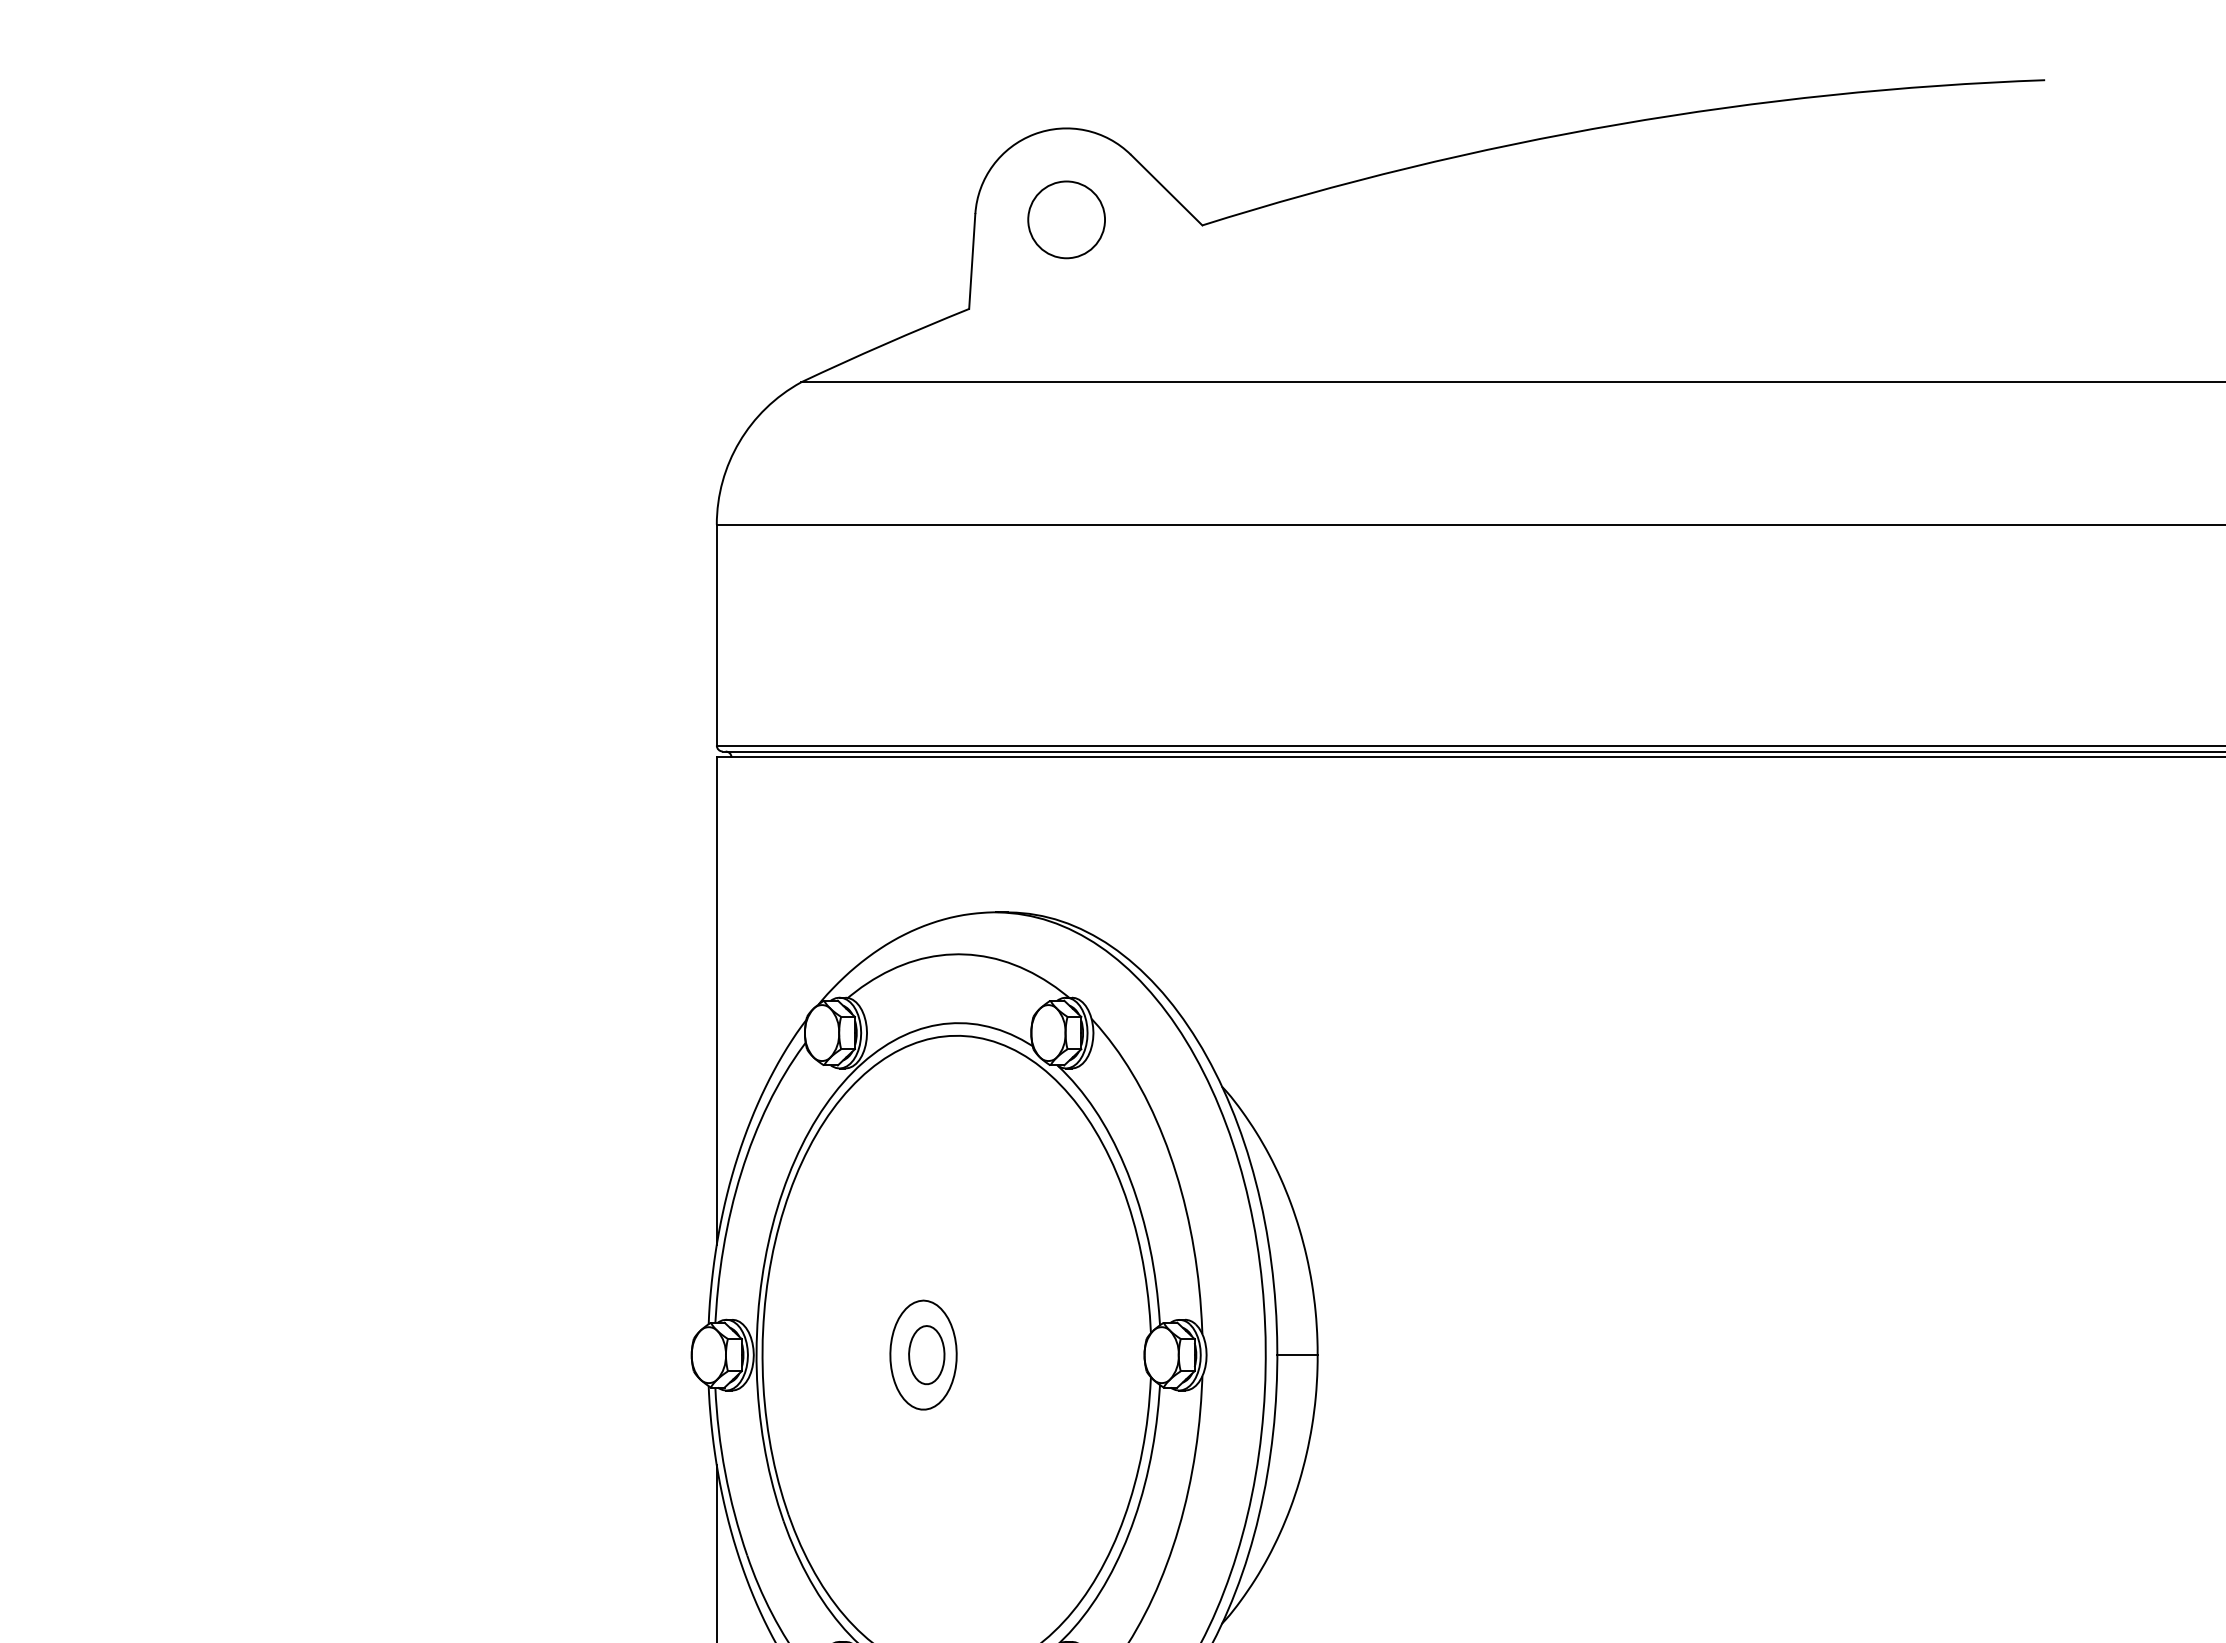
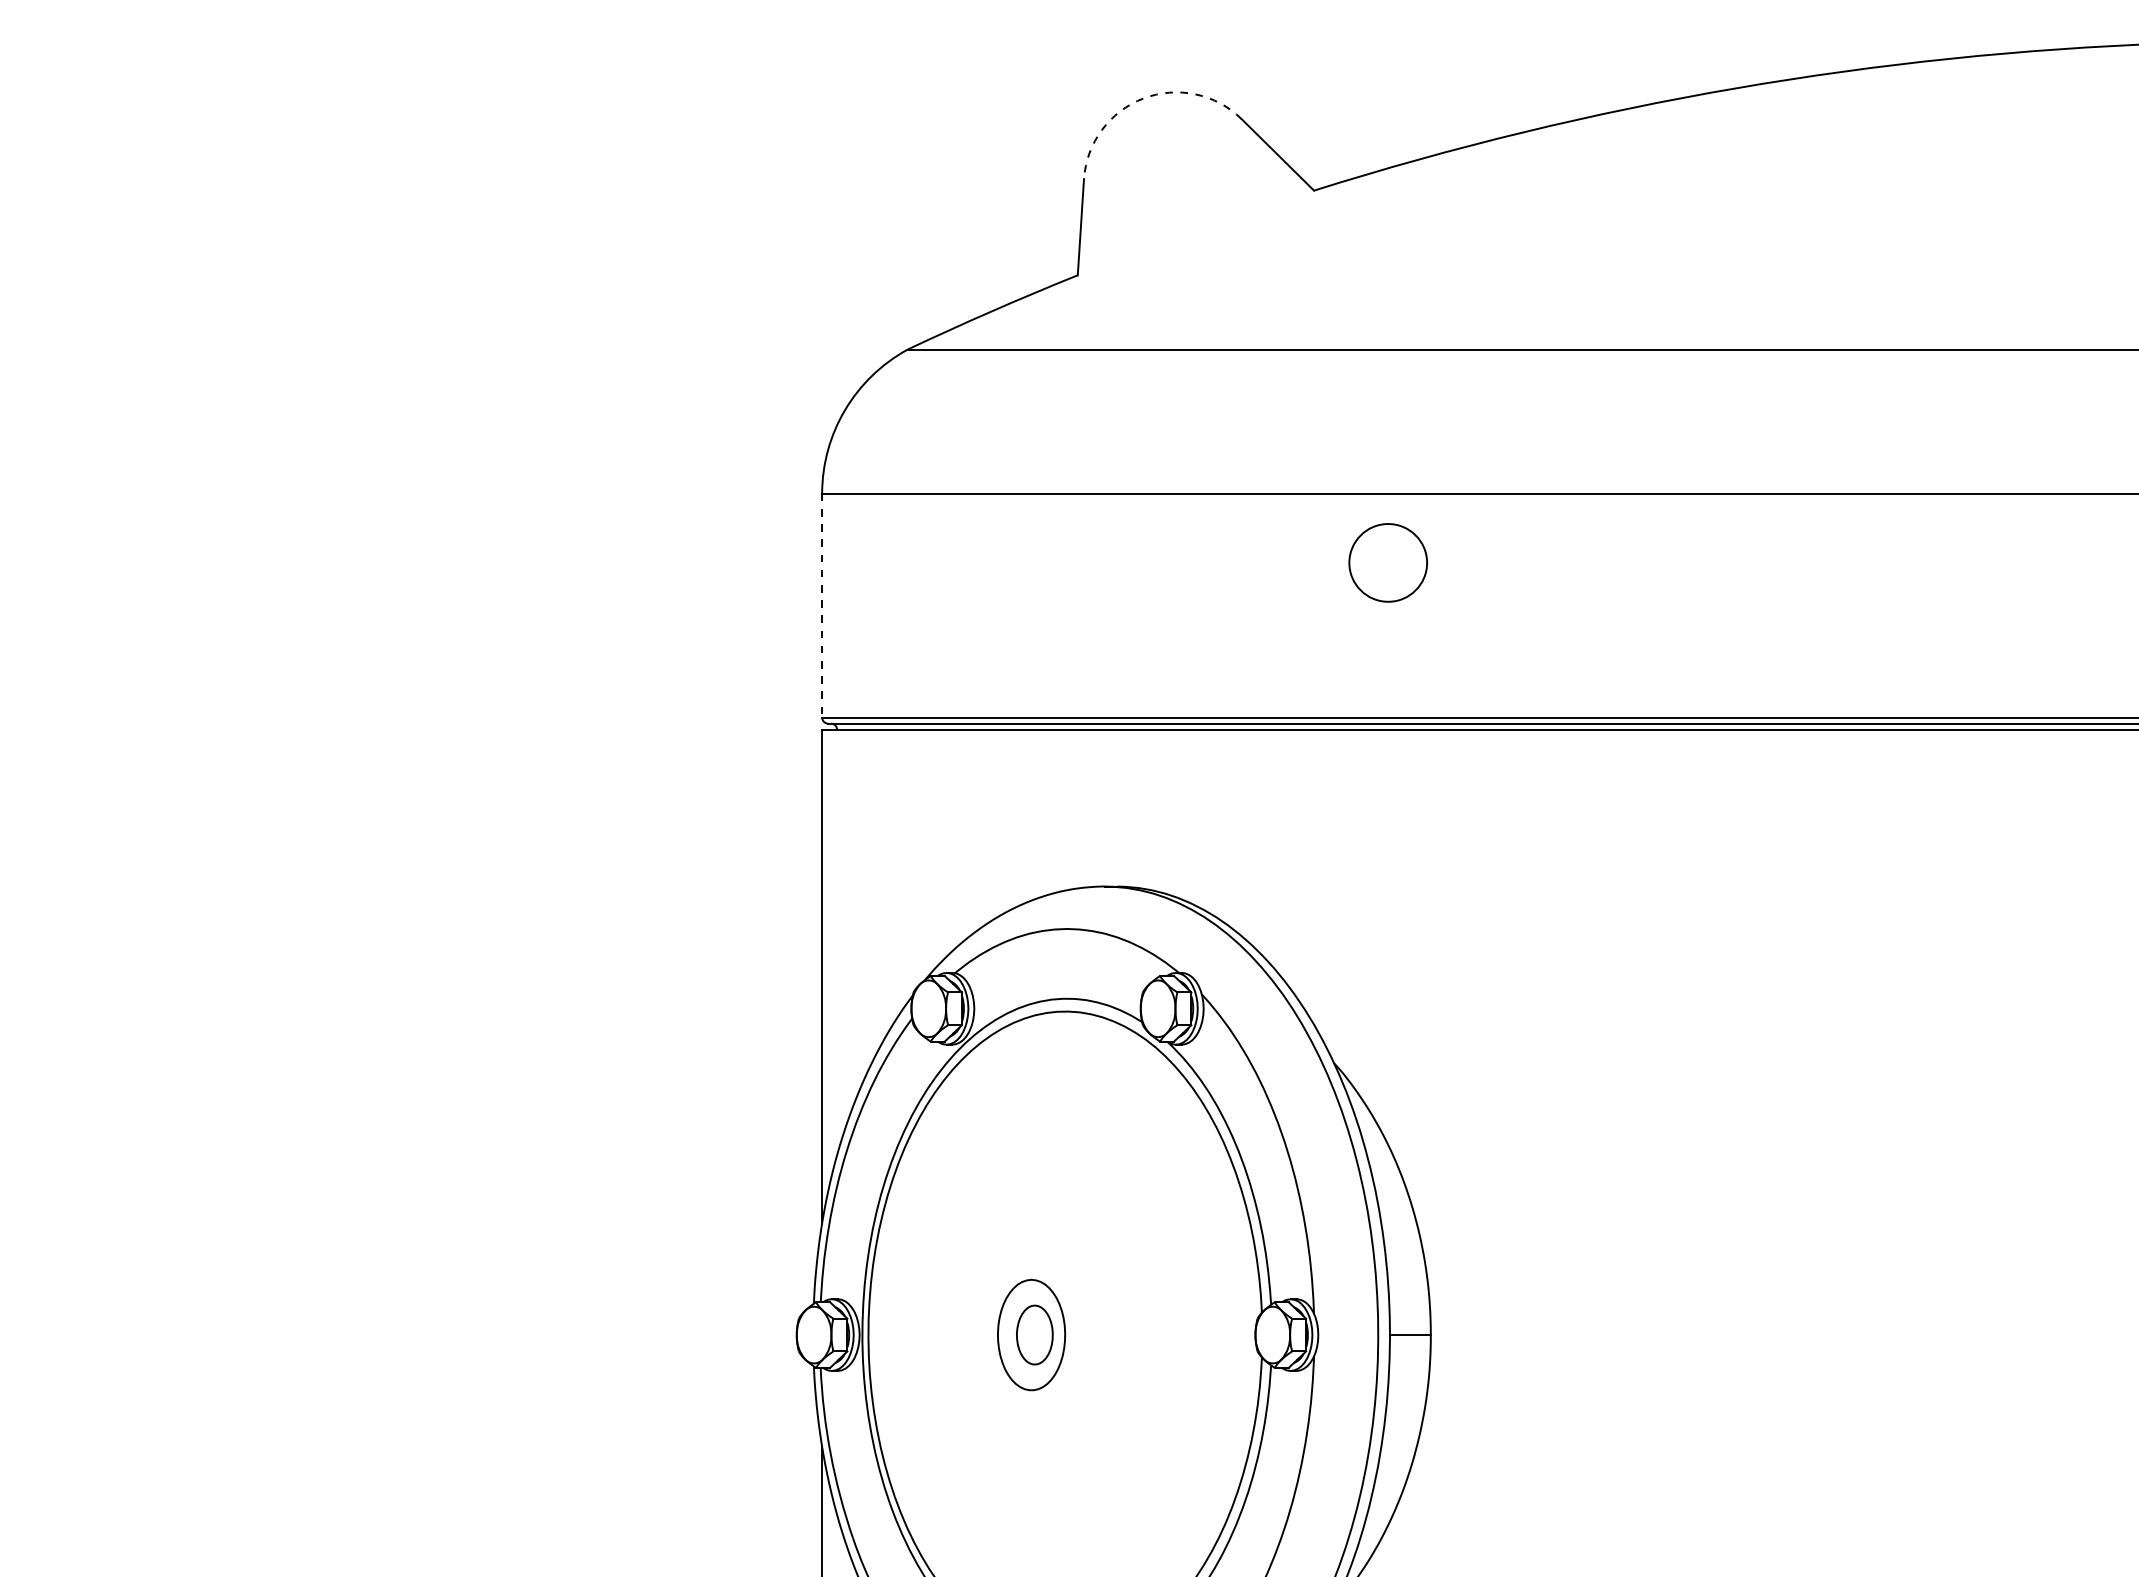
arc: (1034, 134) -> (1143, 98), solid -> dashed
circle: (1066, 219) -> (1388, 562), moved
line: (716, 635) -> (821, 606), solid -> dashed

